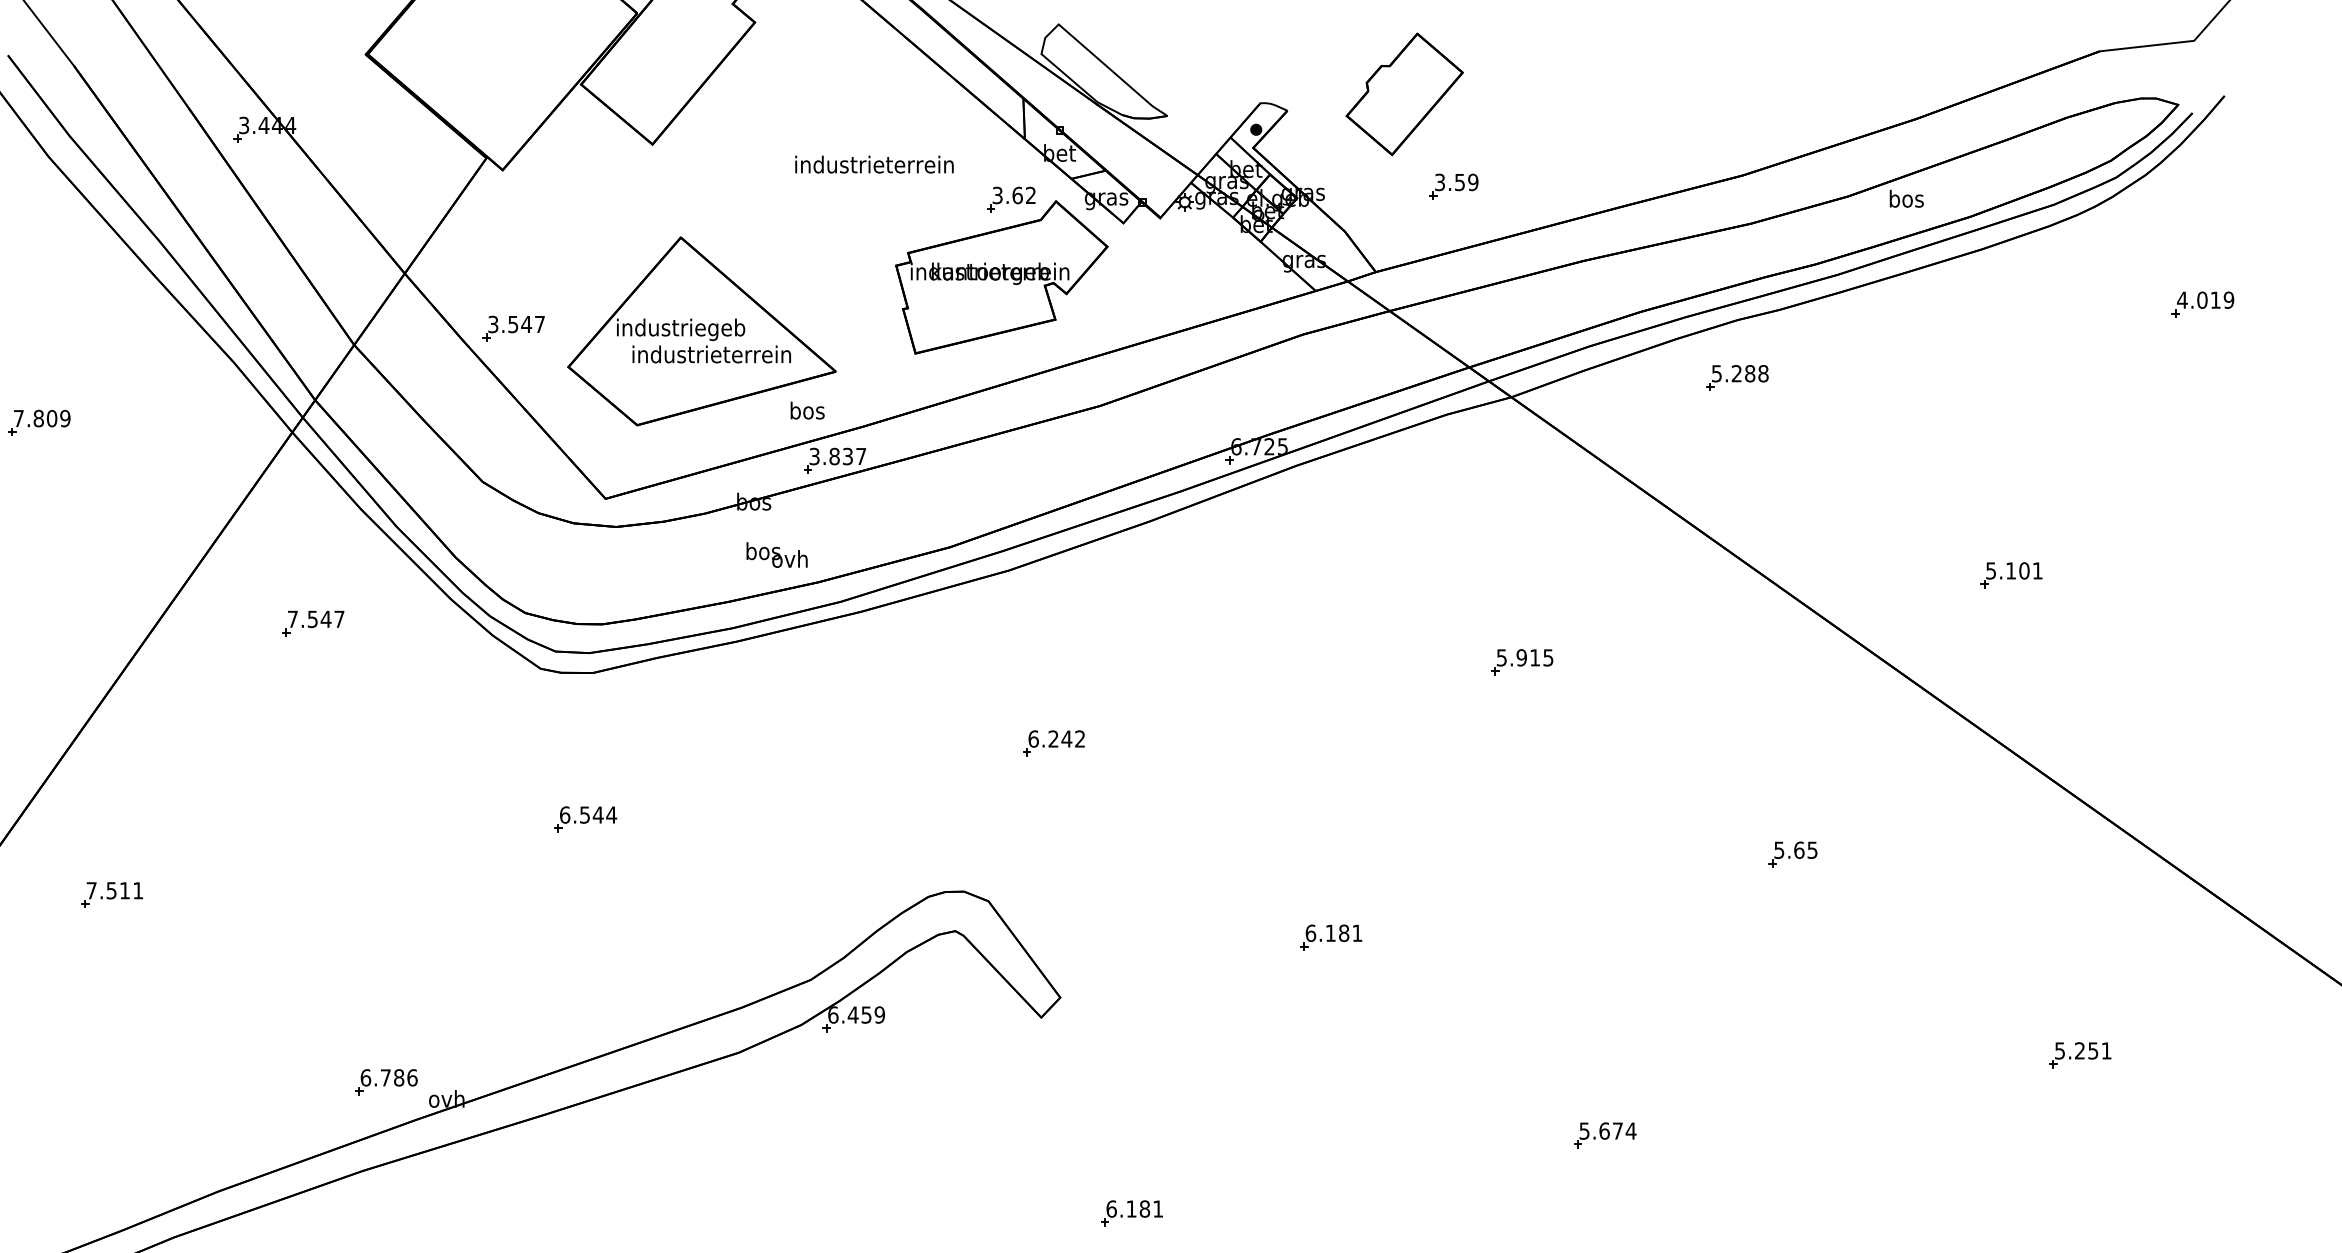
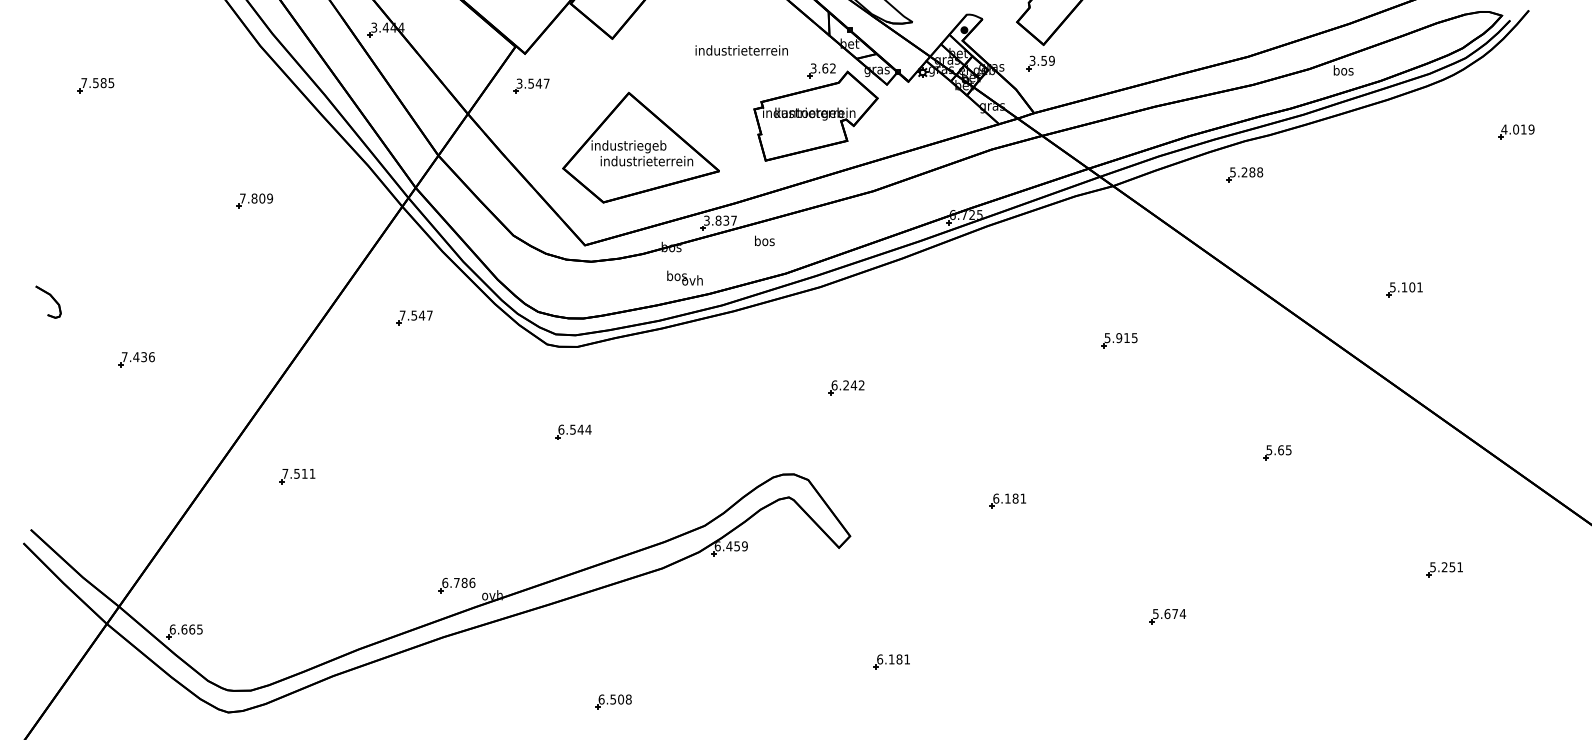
part: (1453, 186) -> (1040, 63), moved
part: (513, 327) -> (531, 85), moved
text: (807, 409) -> (764, 240), moved

